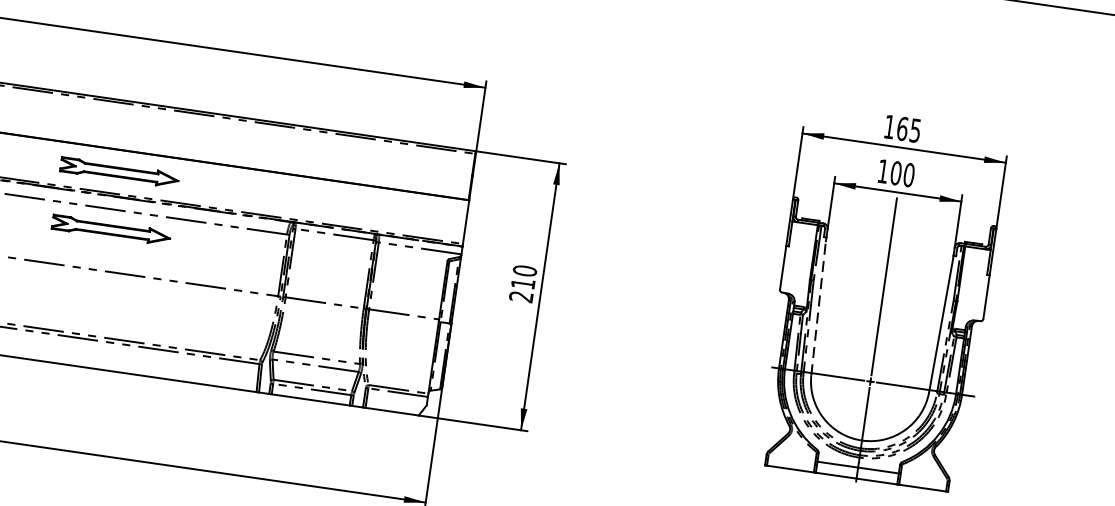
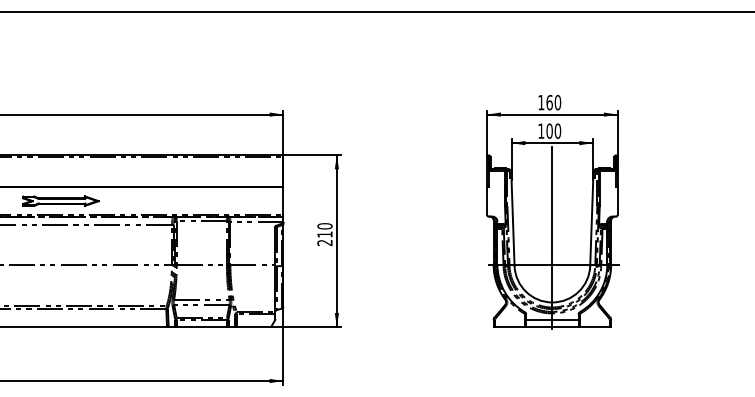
text: (914, 130) -> (557, 102), 165 -> 160
part: (110, 229) -> (60, 237), removed
line: (819, 308) -> (513, 223), dashed -> solid

